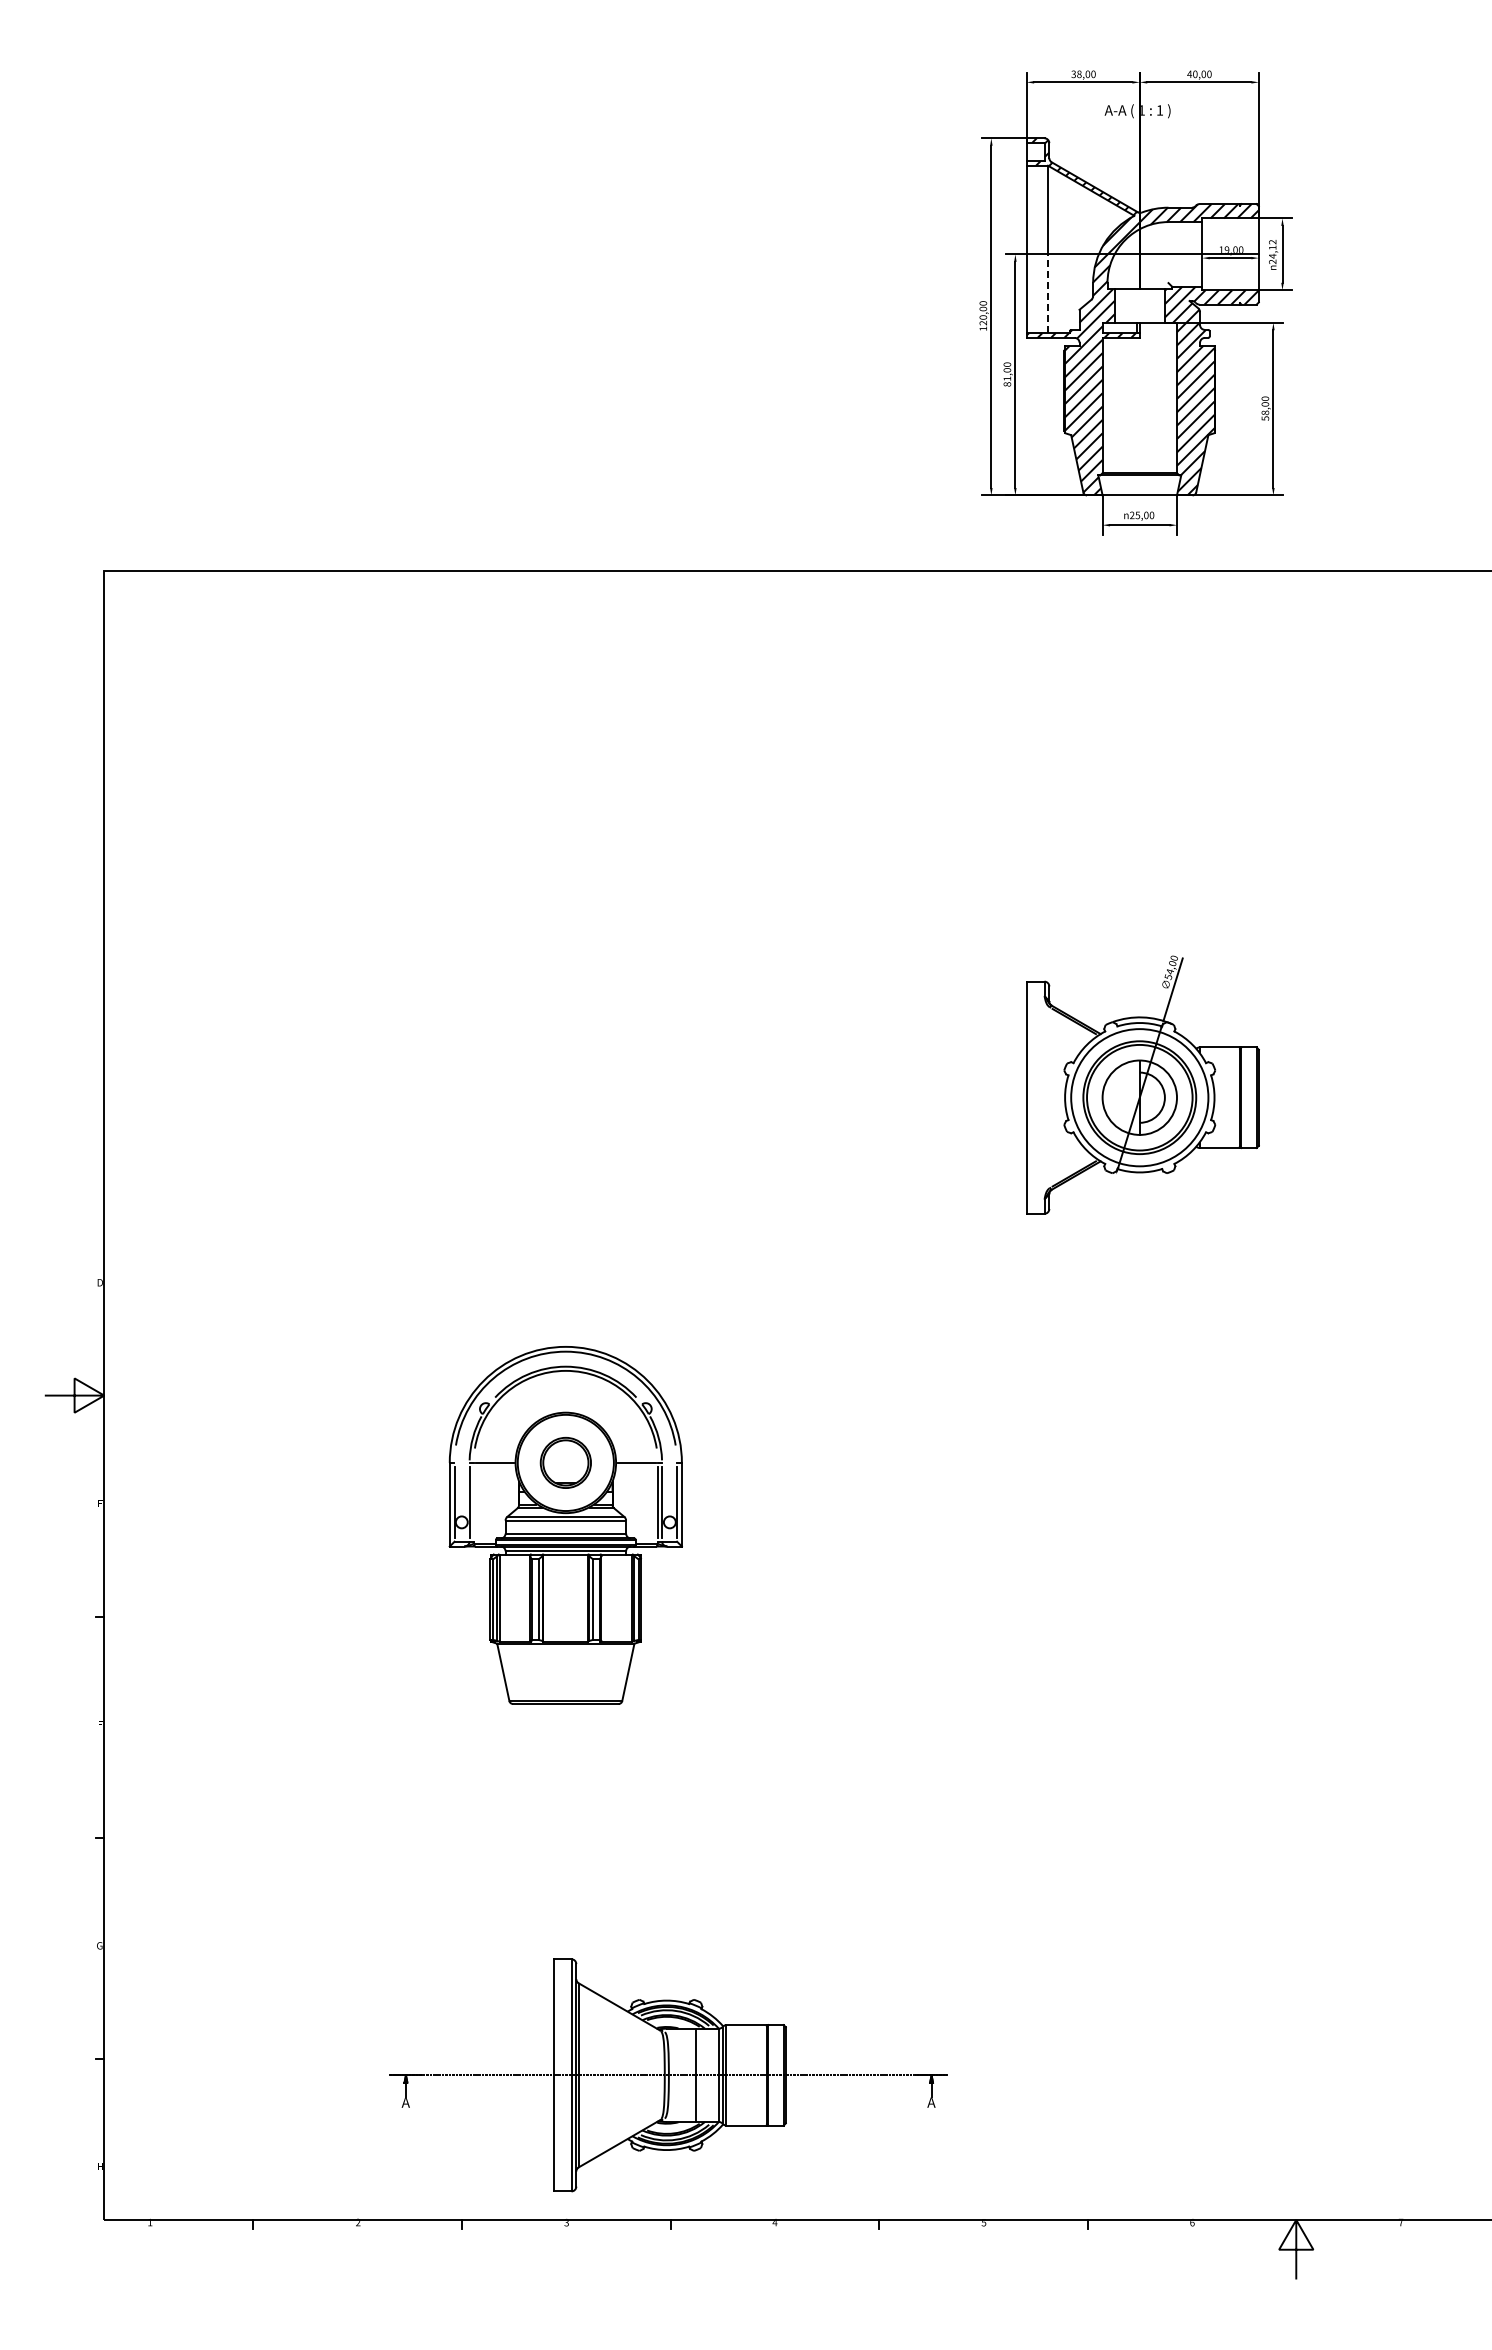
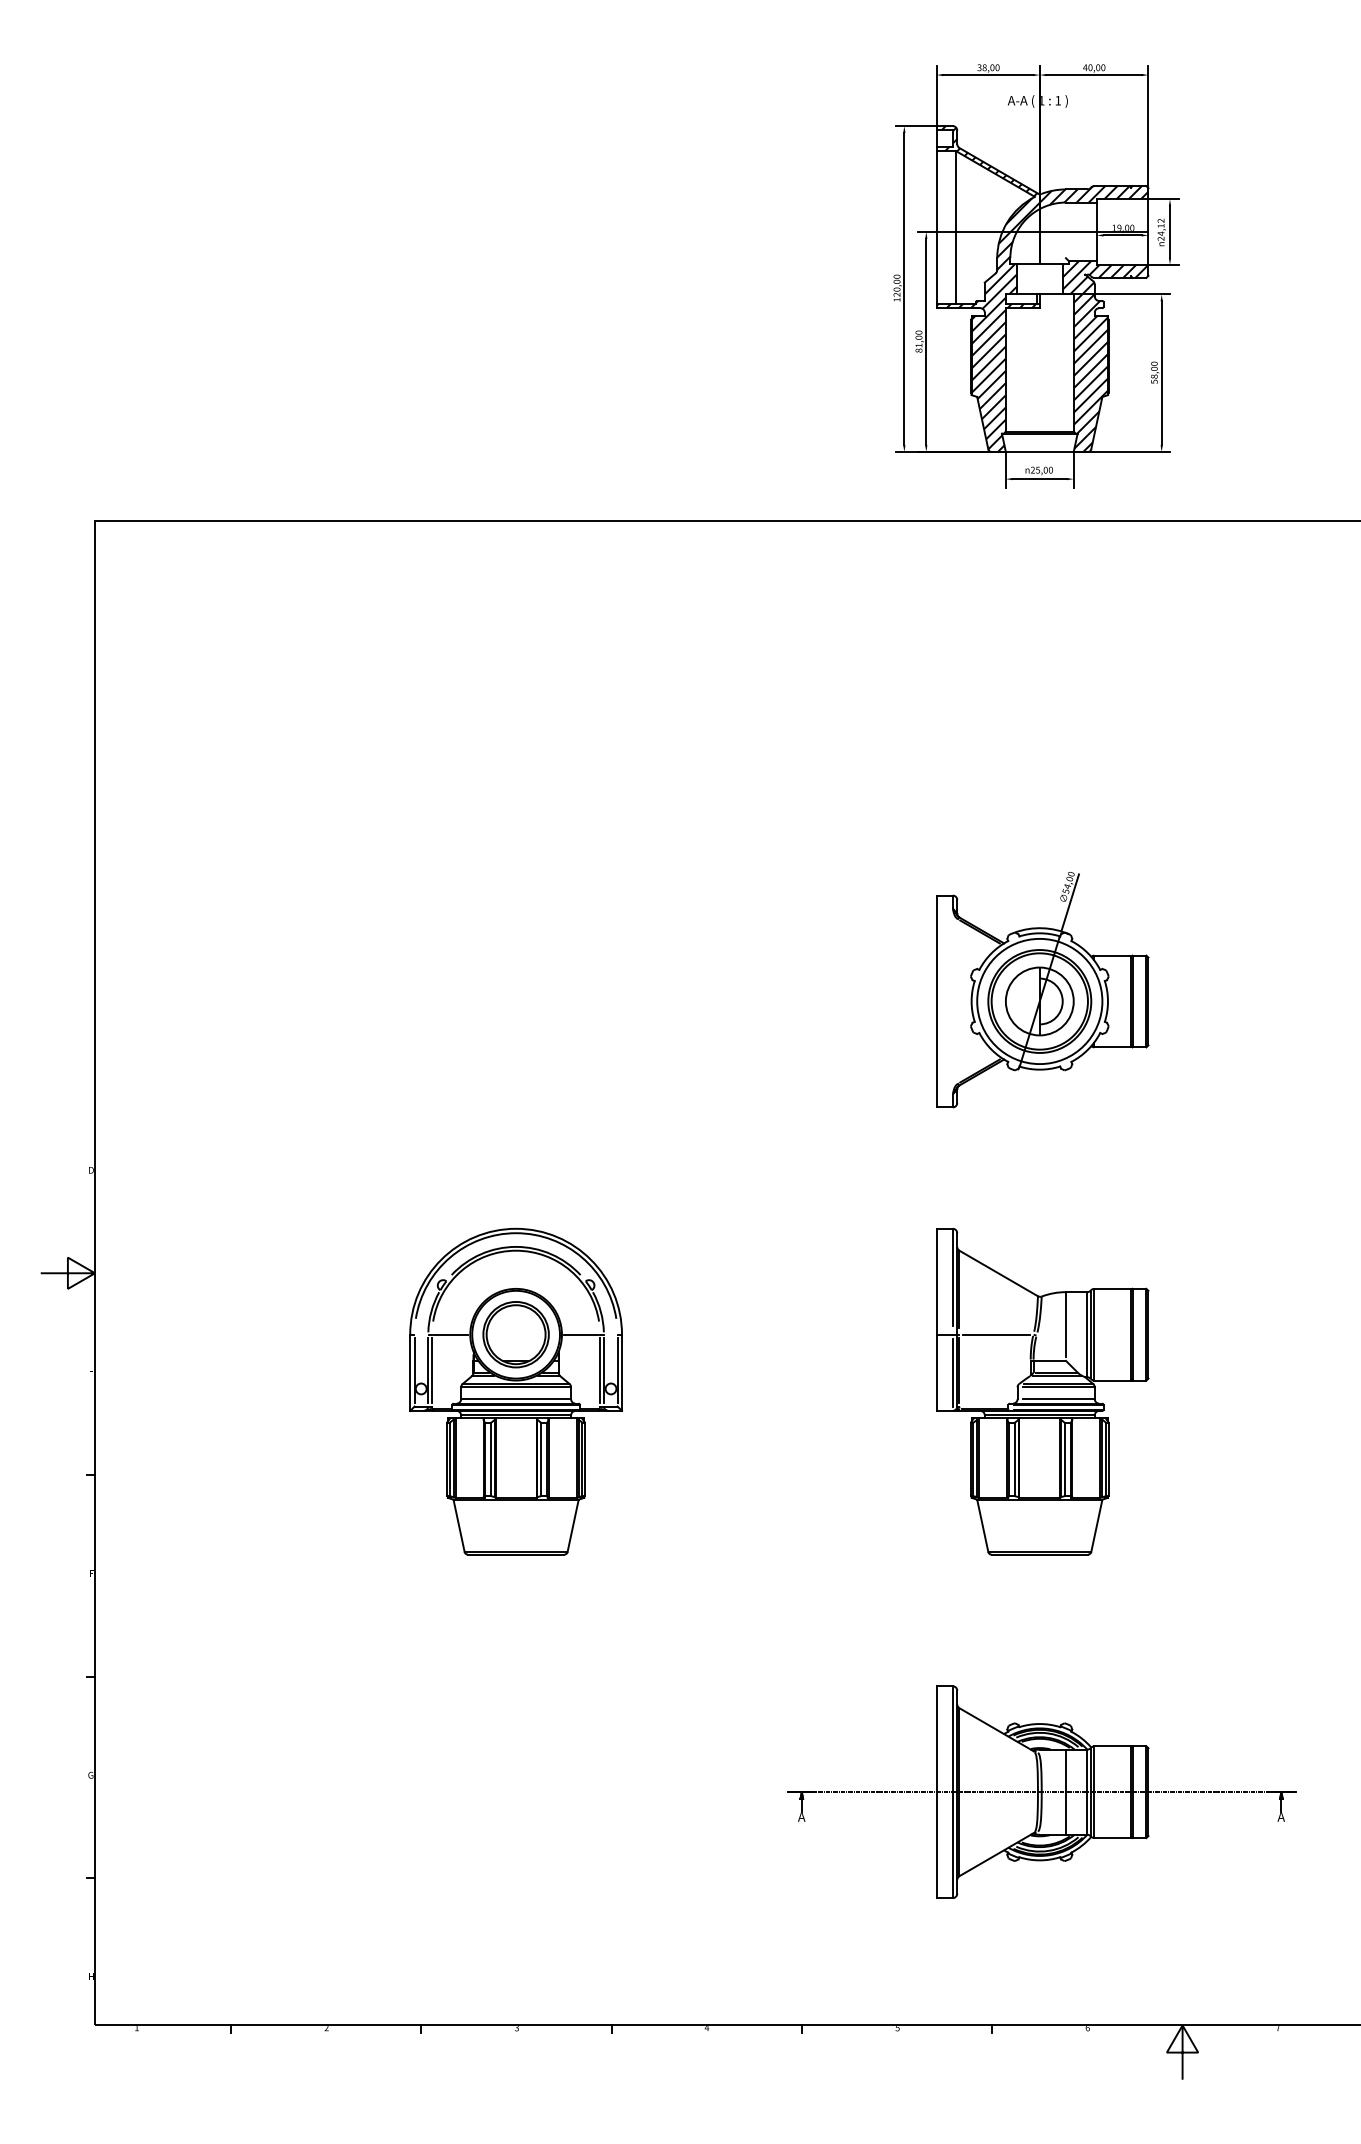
line: (1048, 293) -> (956, 267), dashed -> solid
part: (565, 1462) -> (515, 1334), size x1.43
line: (473, 1501) -> (431, 1369), added
part: (1142, 1525) -> (1042, 1391), added
part: (668, 2075) -> (1041, 1792), moved

